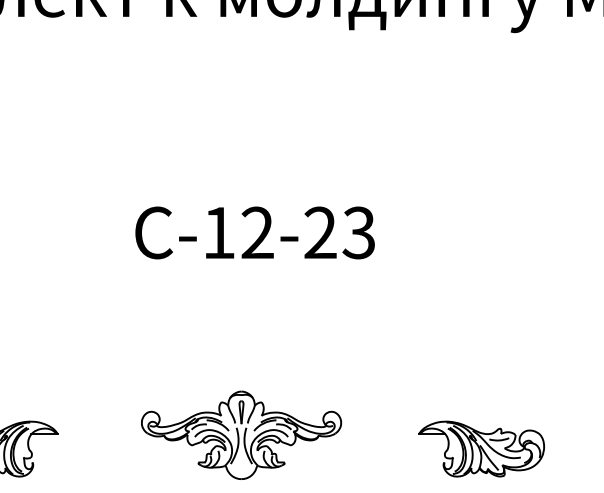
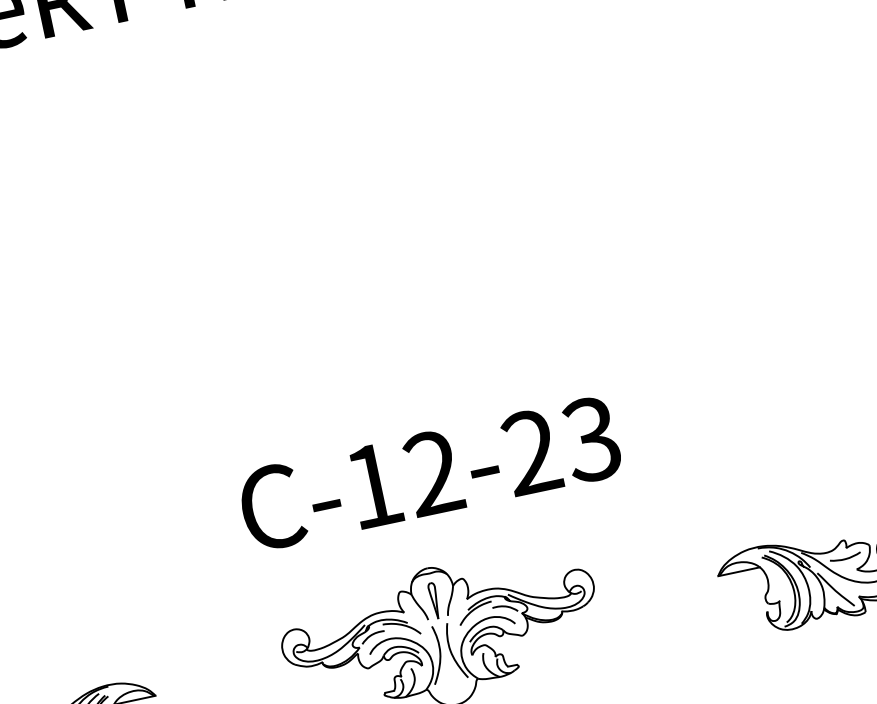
text: (254, 232) -> (428, 473), moved

